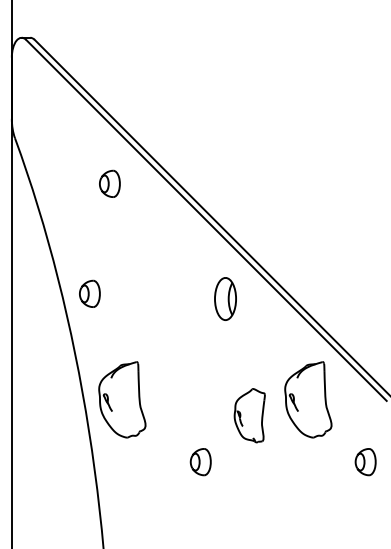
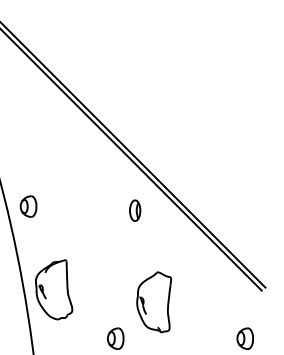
part: (109, 183) -> (44, 119), removed
part: (225, 299) -> (135, 210), size x0.62
part: (308, 399) -> (200, 289), removed
part: (249, 415) -> (154, 302), size x1.43

